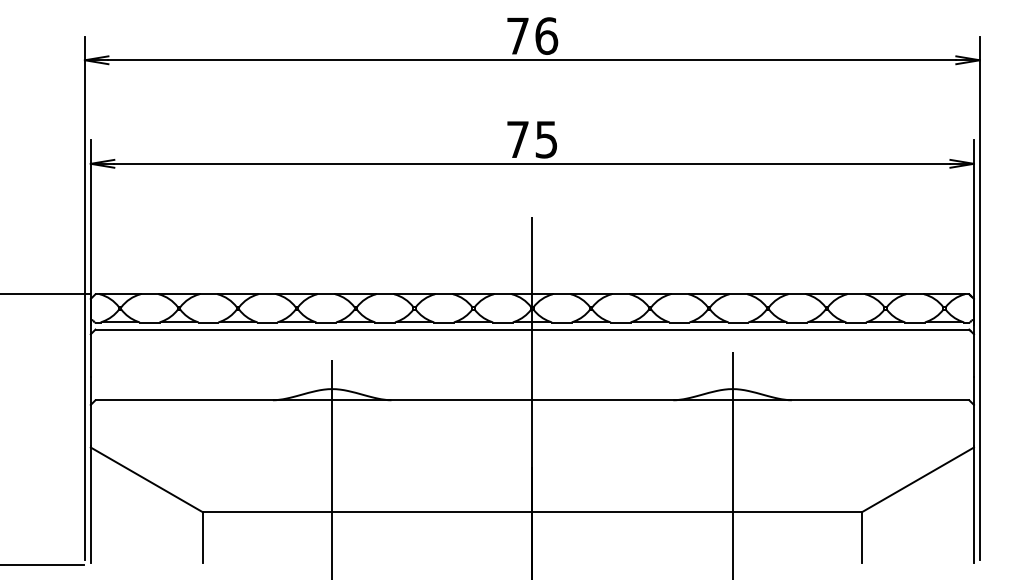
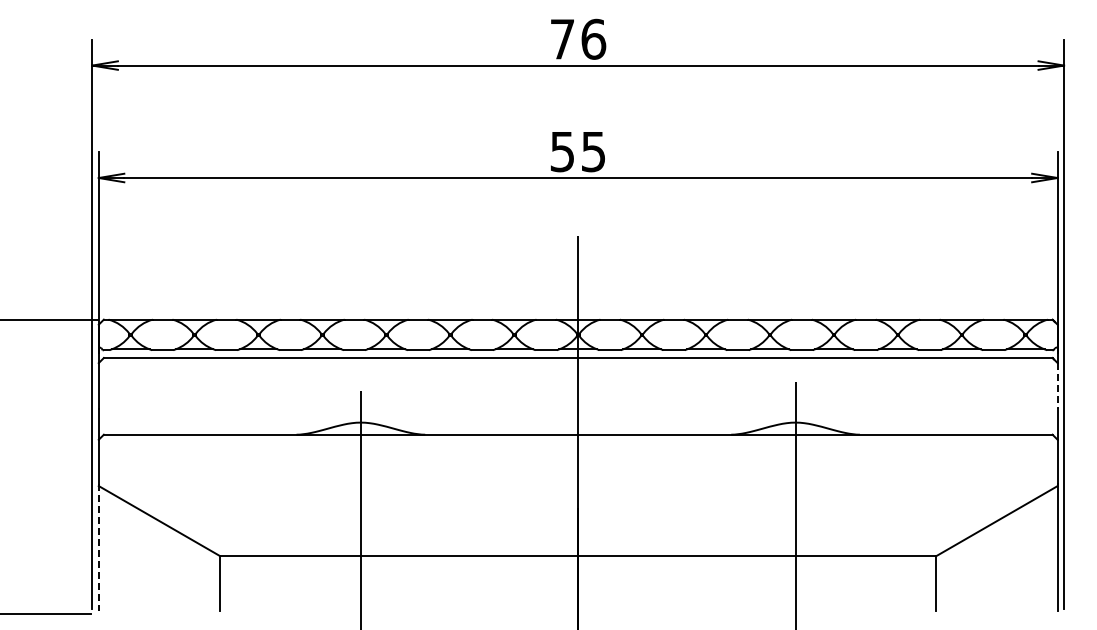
text: (516, 140) -> (561, 152), 75 -> 55
line: (973, 355) -> (1057, 386), solid -> dashed
line: (90, 504) -> (98, 547), solid -> dashed

